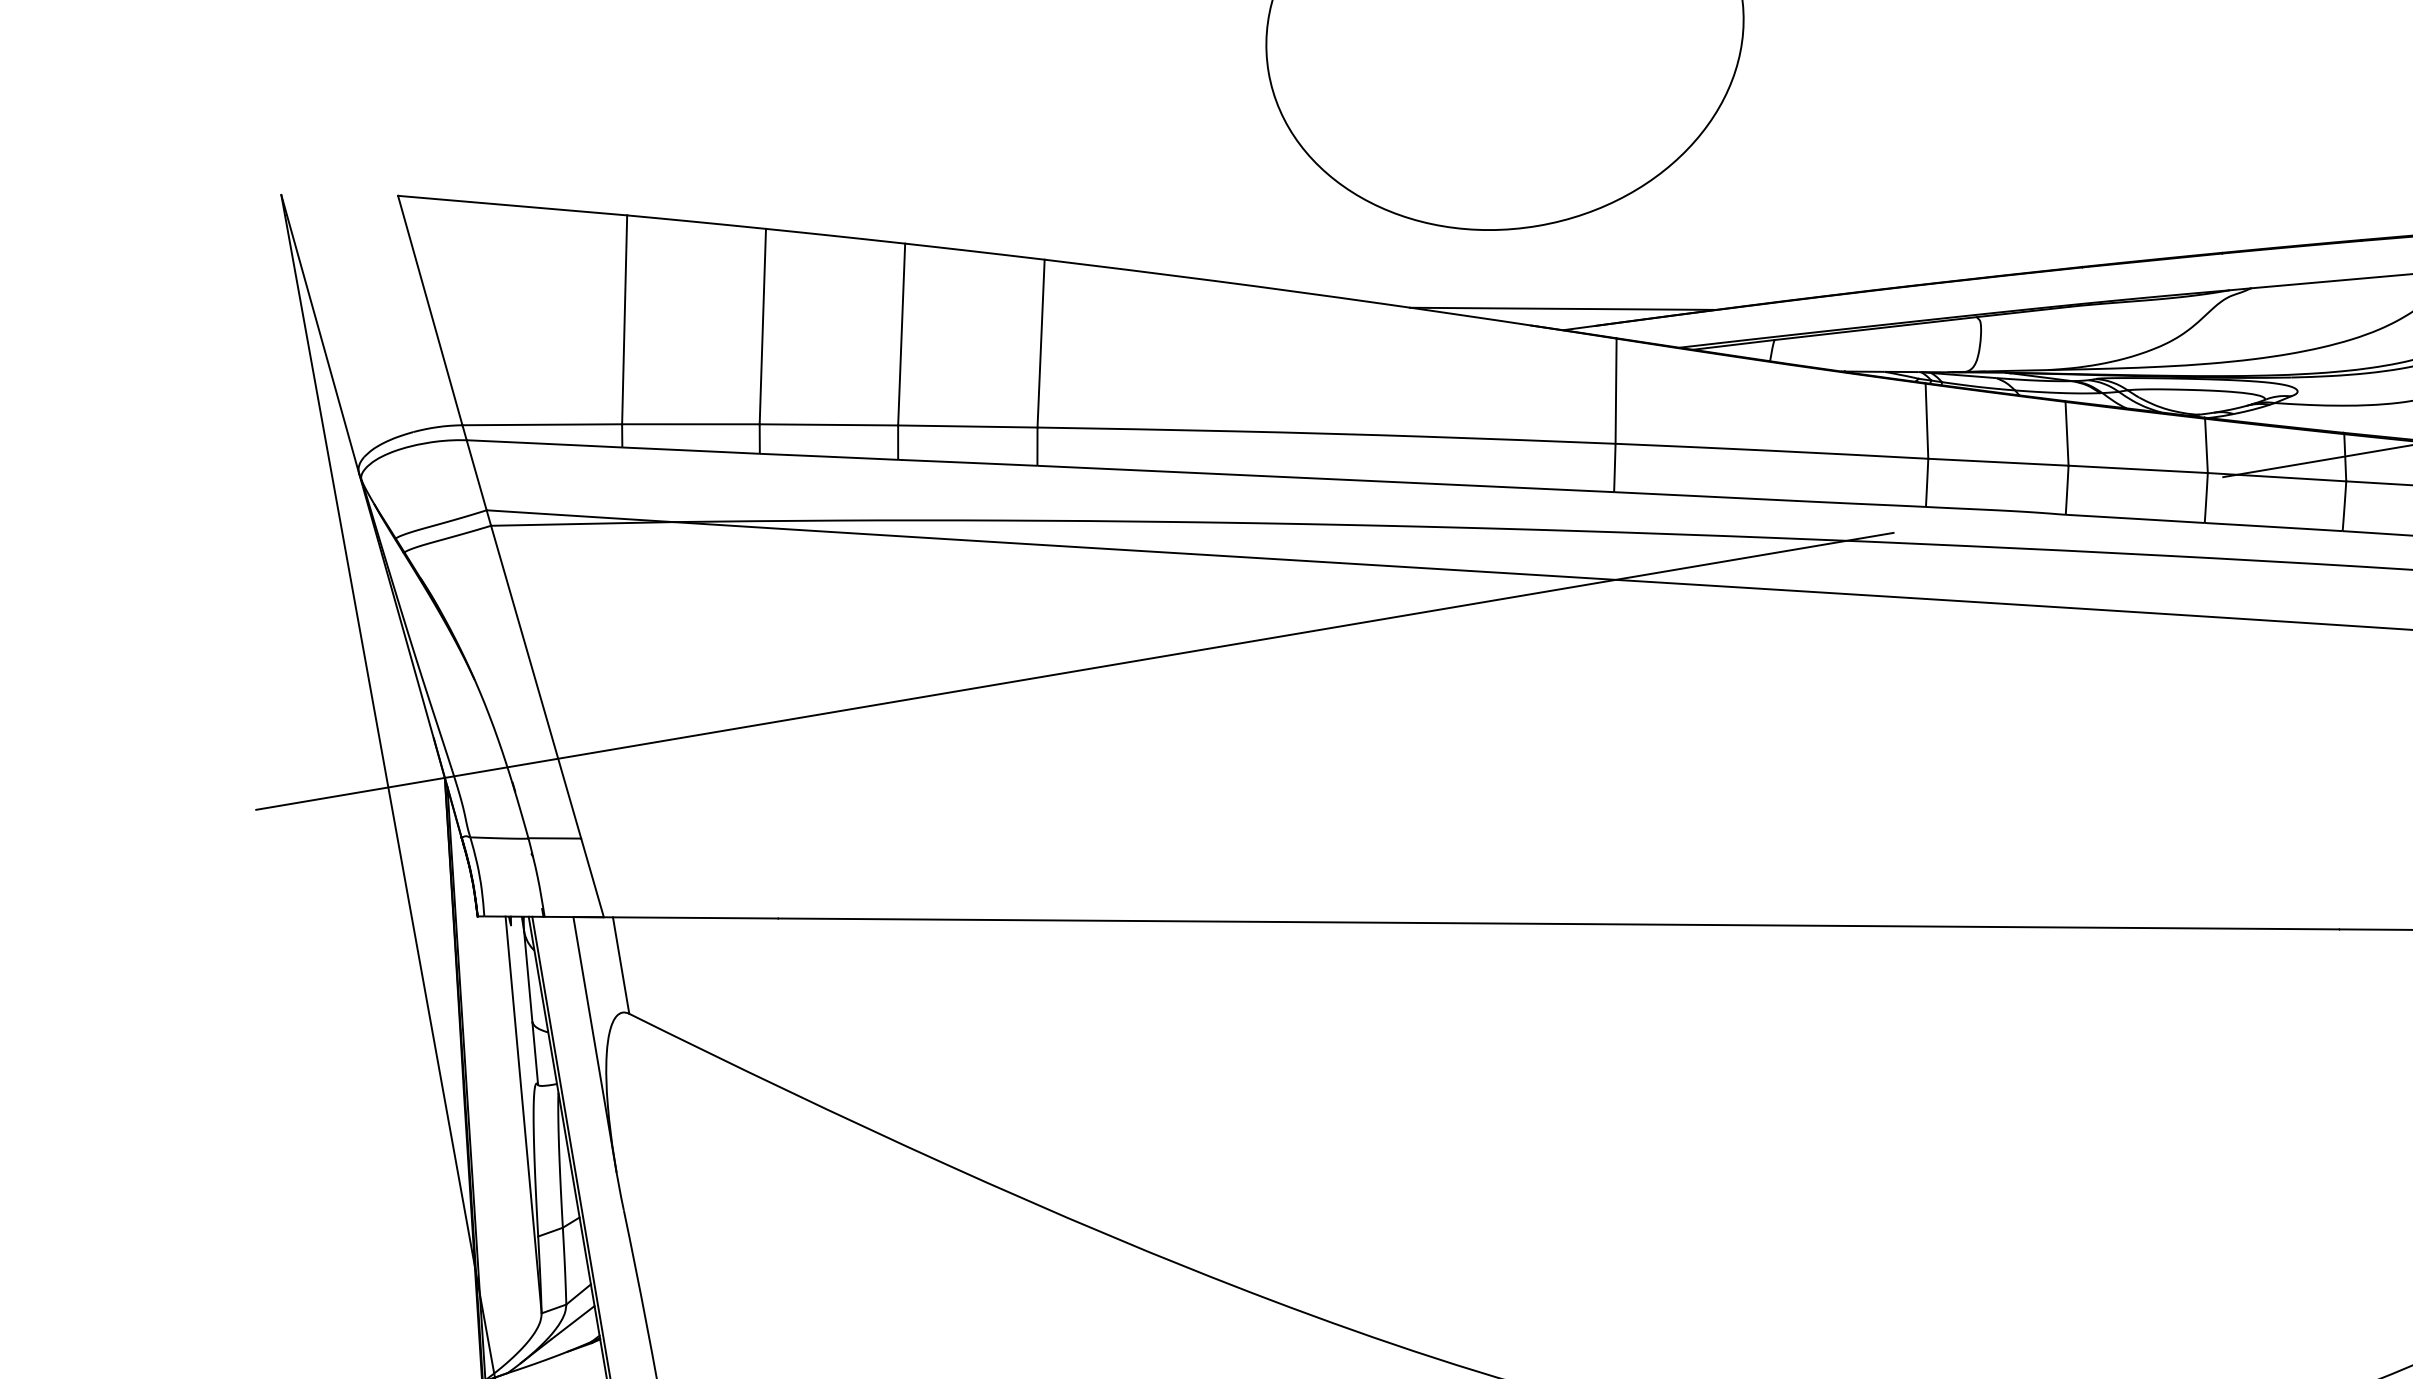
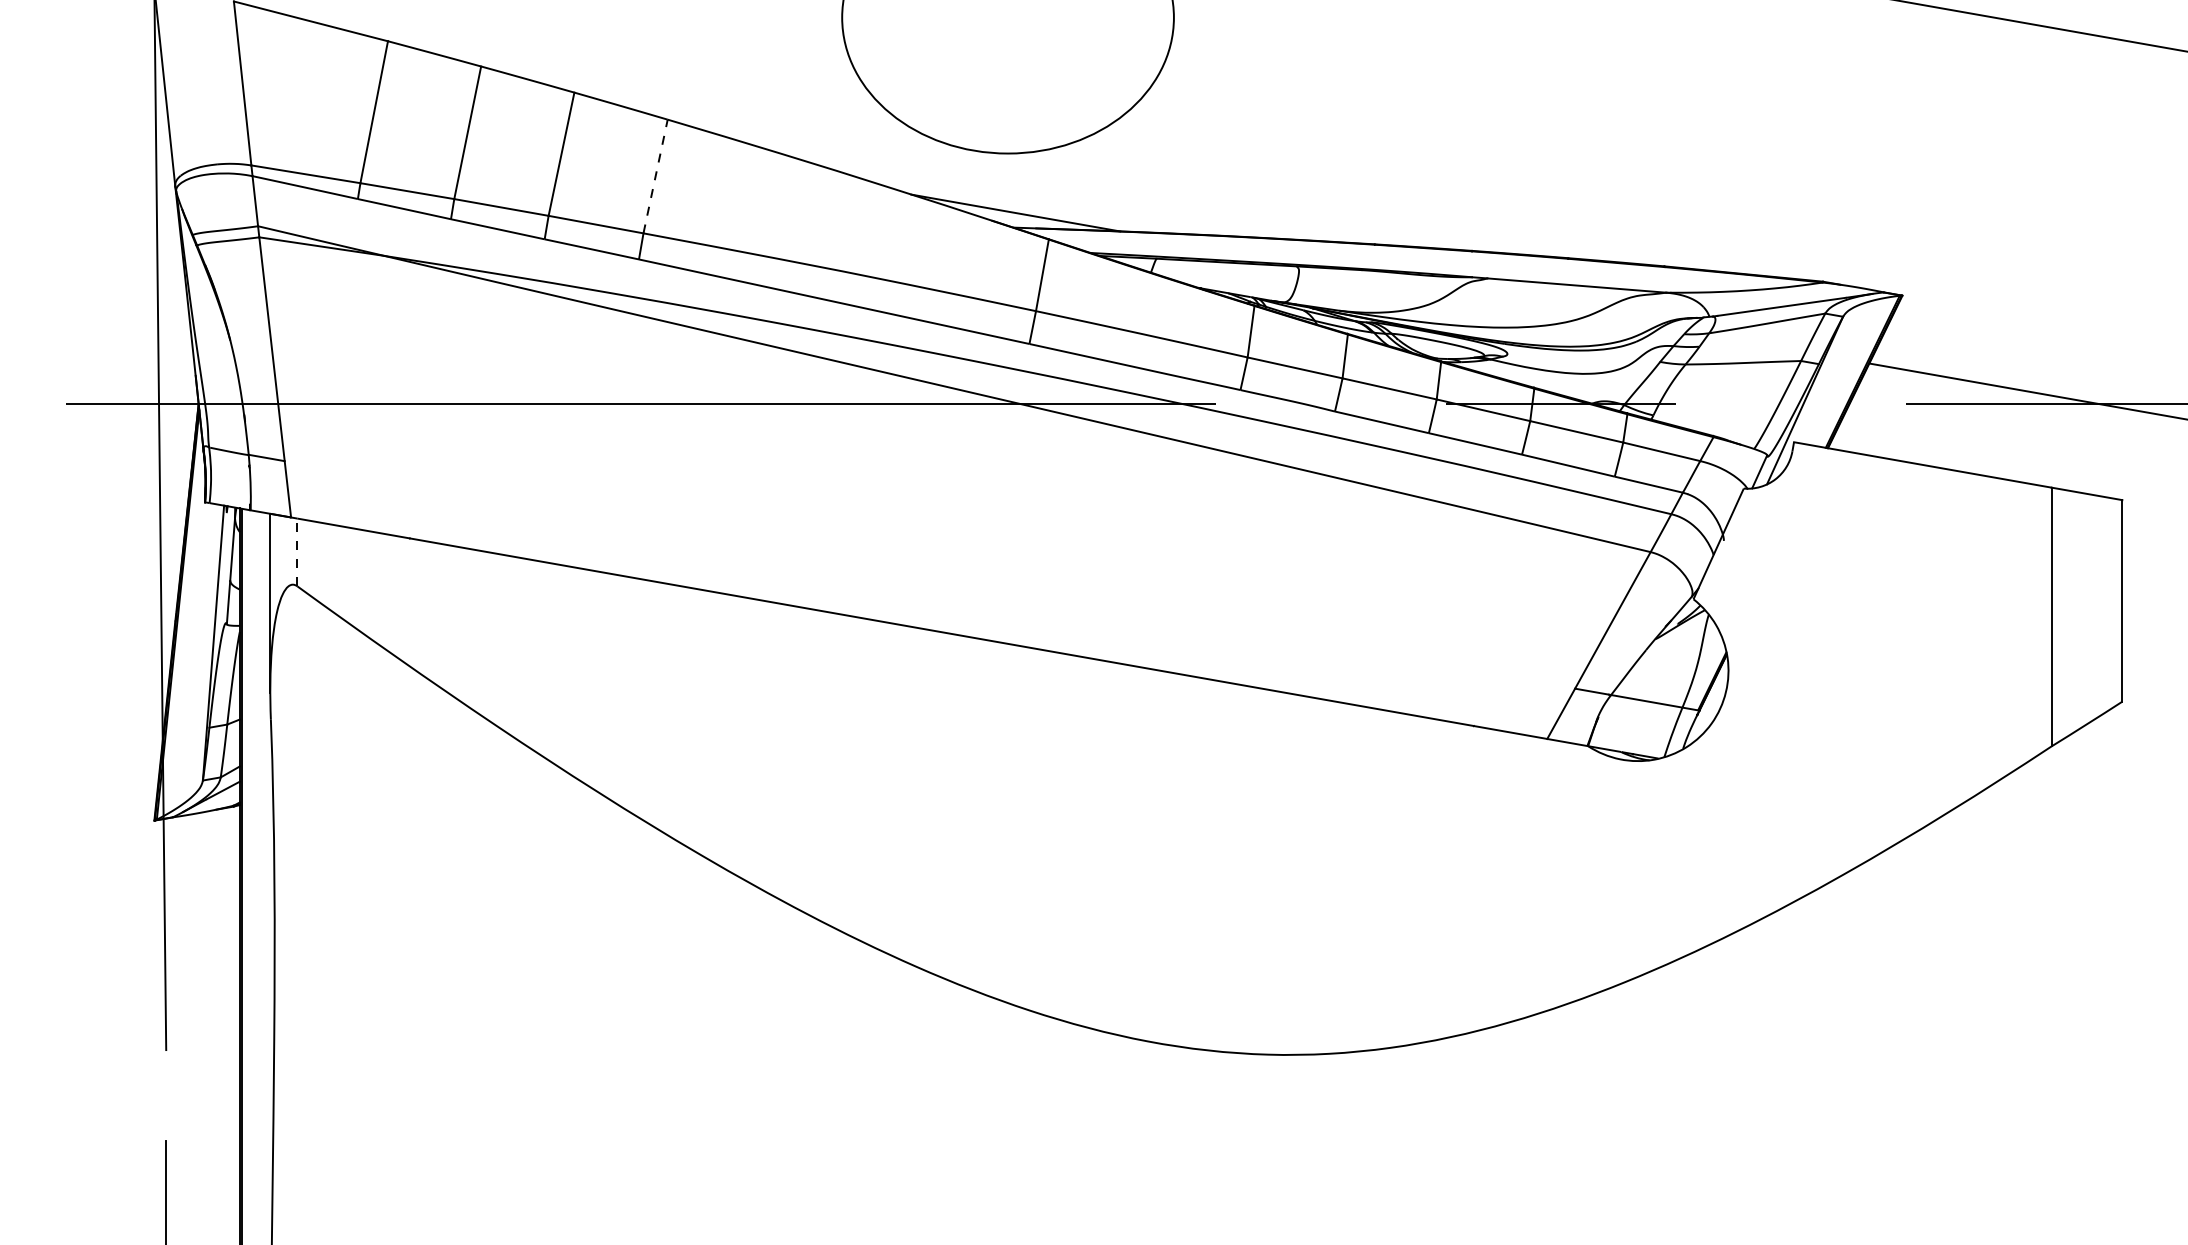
line: (1040, 343) -> (655, 176), solid -> dashed
line: (621, 965) -> (297, 552), solid -> dashed

